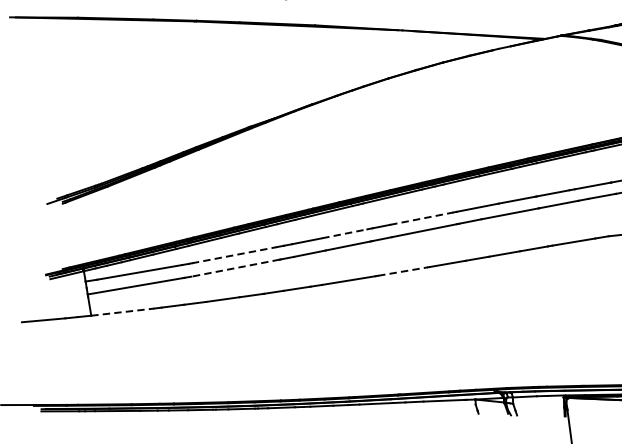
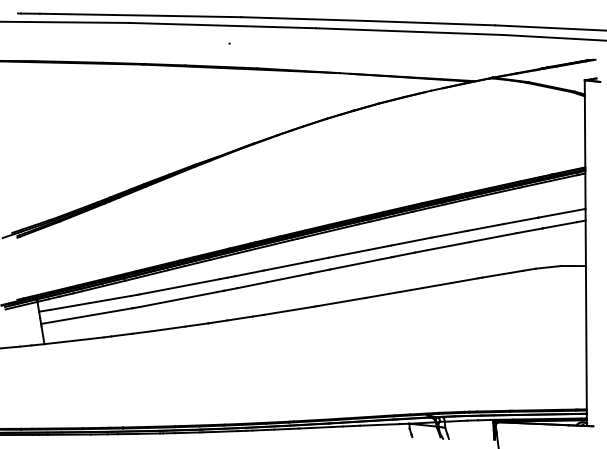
line: (421, 218) -> (358, 251), dashed -> solid
line: (345, 233) -> (285, 266), dashed -> solid
line: (234, 255) -> (180, 286), dashed -> solid
line: (235, 267) -> (181, 298), dashed -> solid
line: (403, 271) -> (341, 302), dashed -> solid
line: (122, 311) -> (74, 340), dashed -> solid

